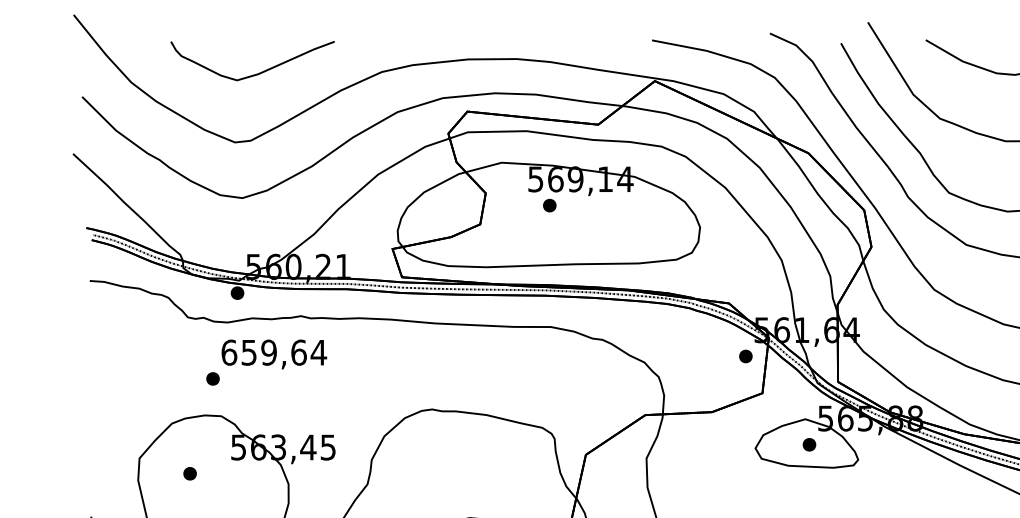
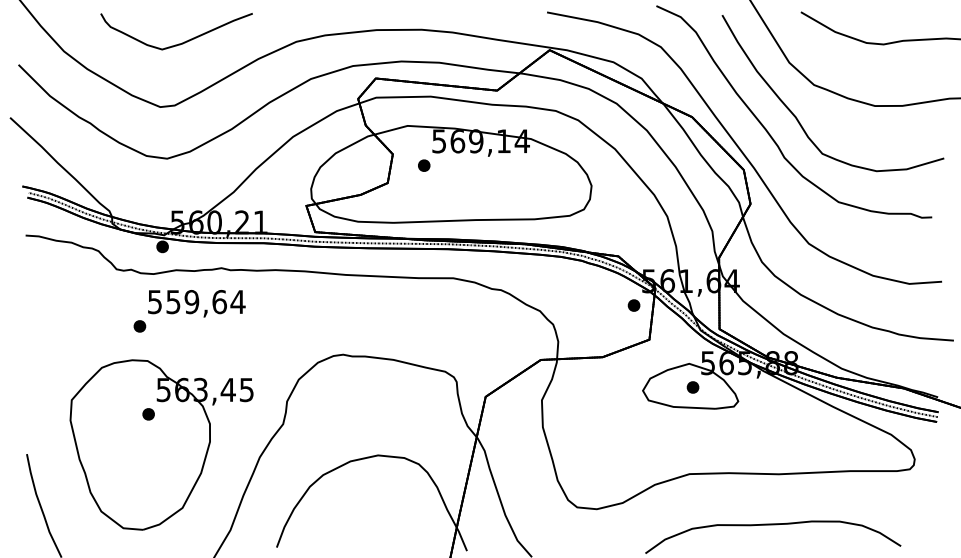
part: (550, 205) -> (424, 165), moved
text: (228, 353) -> (154, 302), 659,64 -> 559,64
part: (189, 473) -> (148, 414), moved

